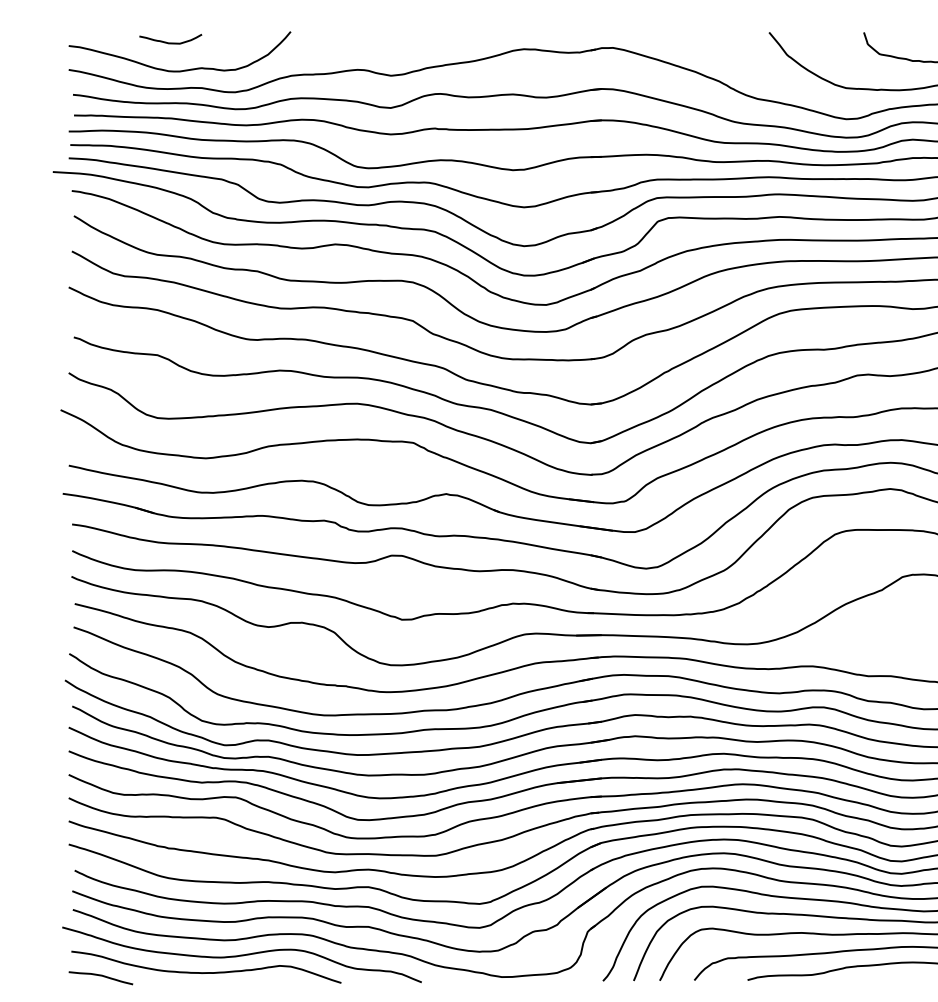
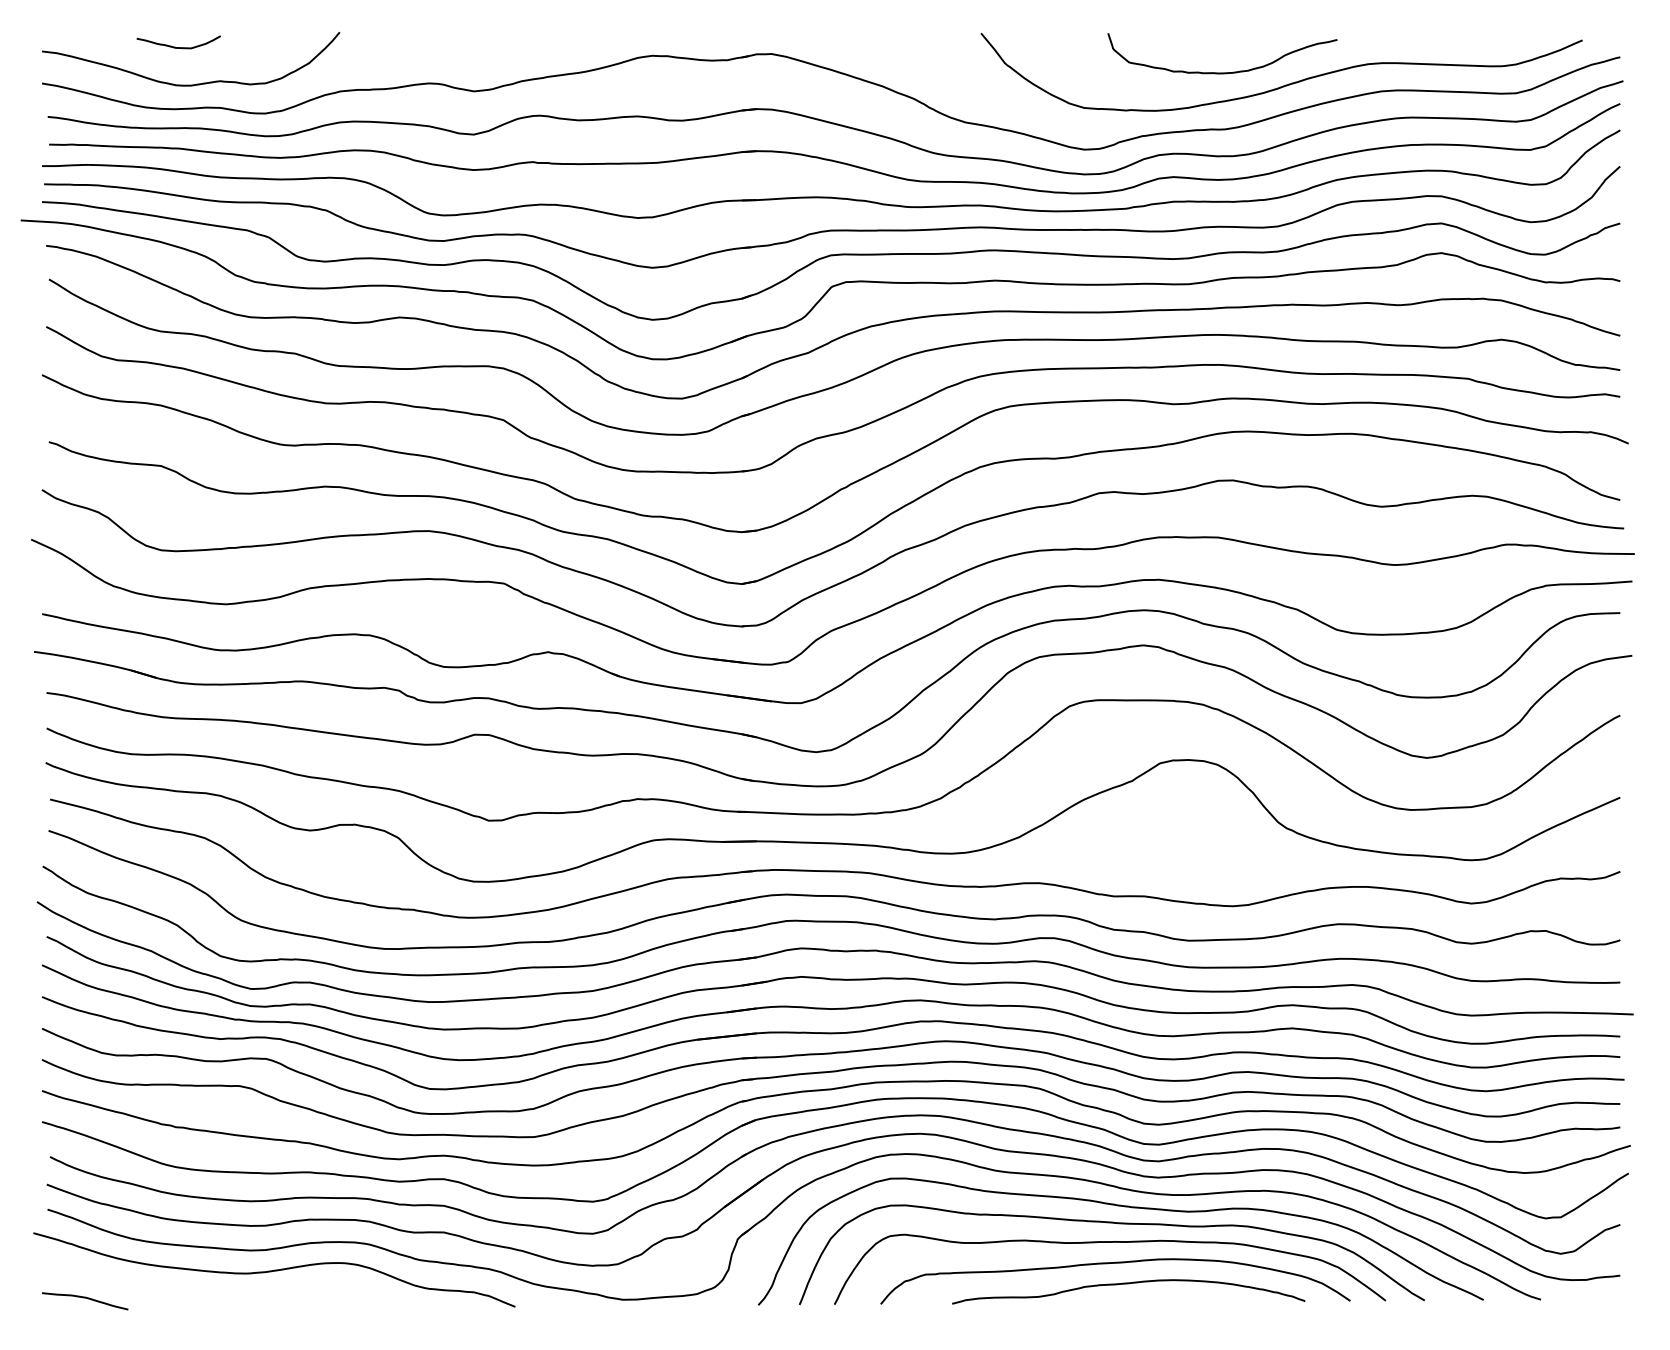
curve: (206, 972) -> (226, 1293), removed

